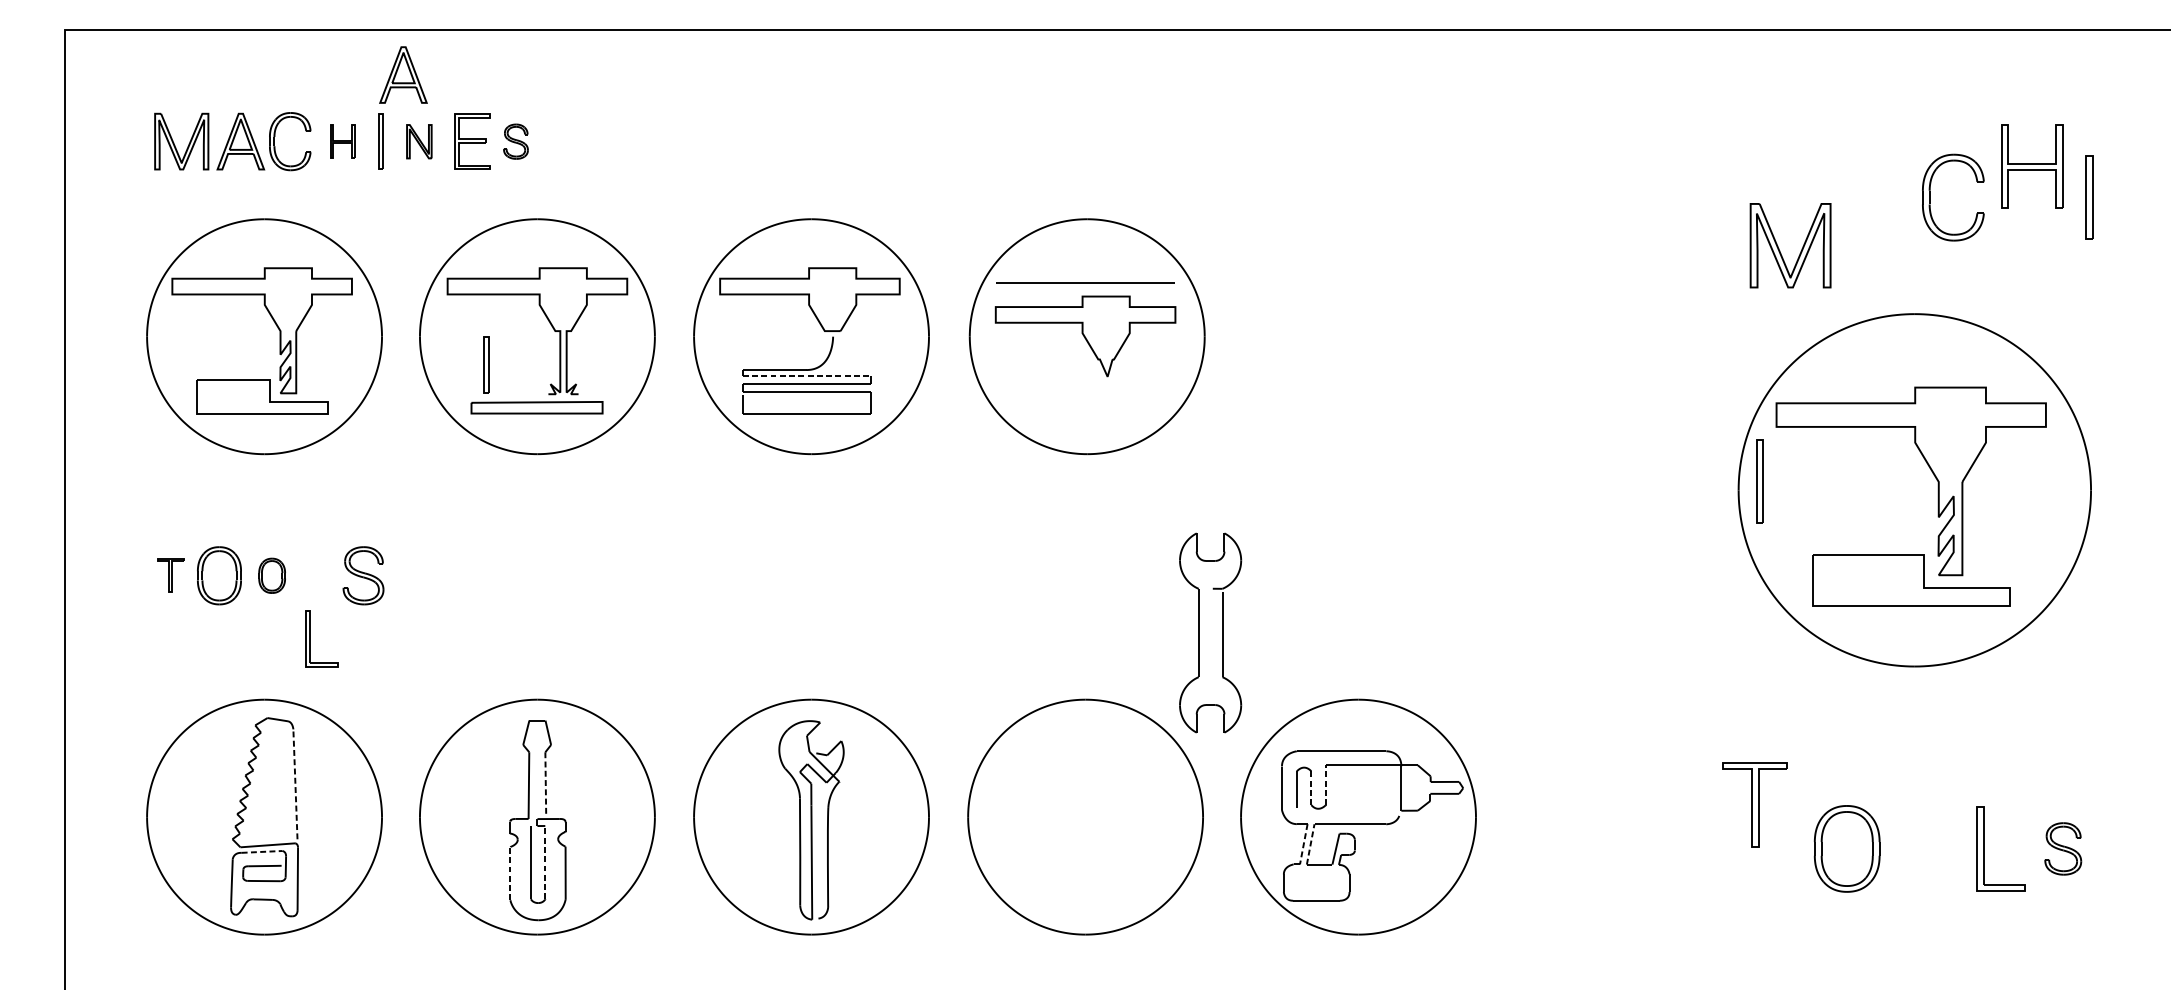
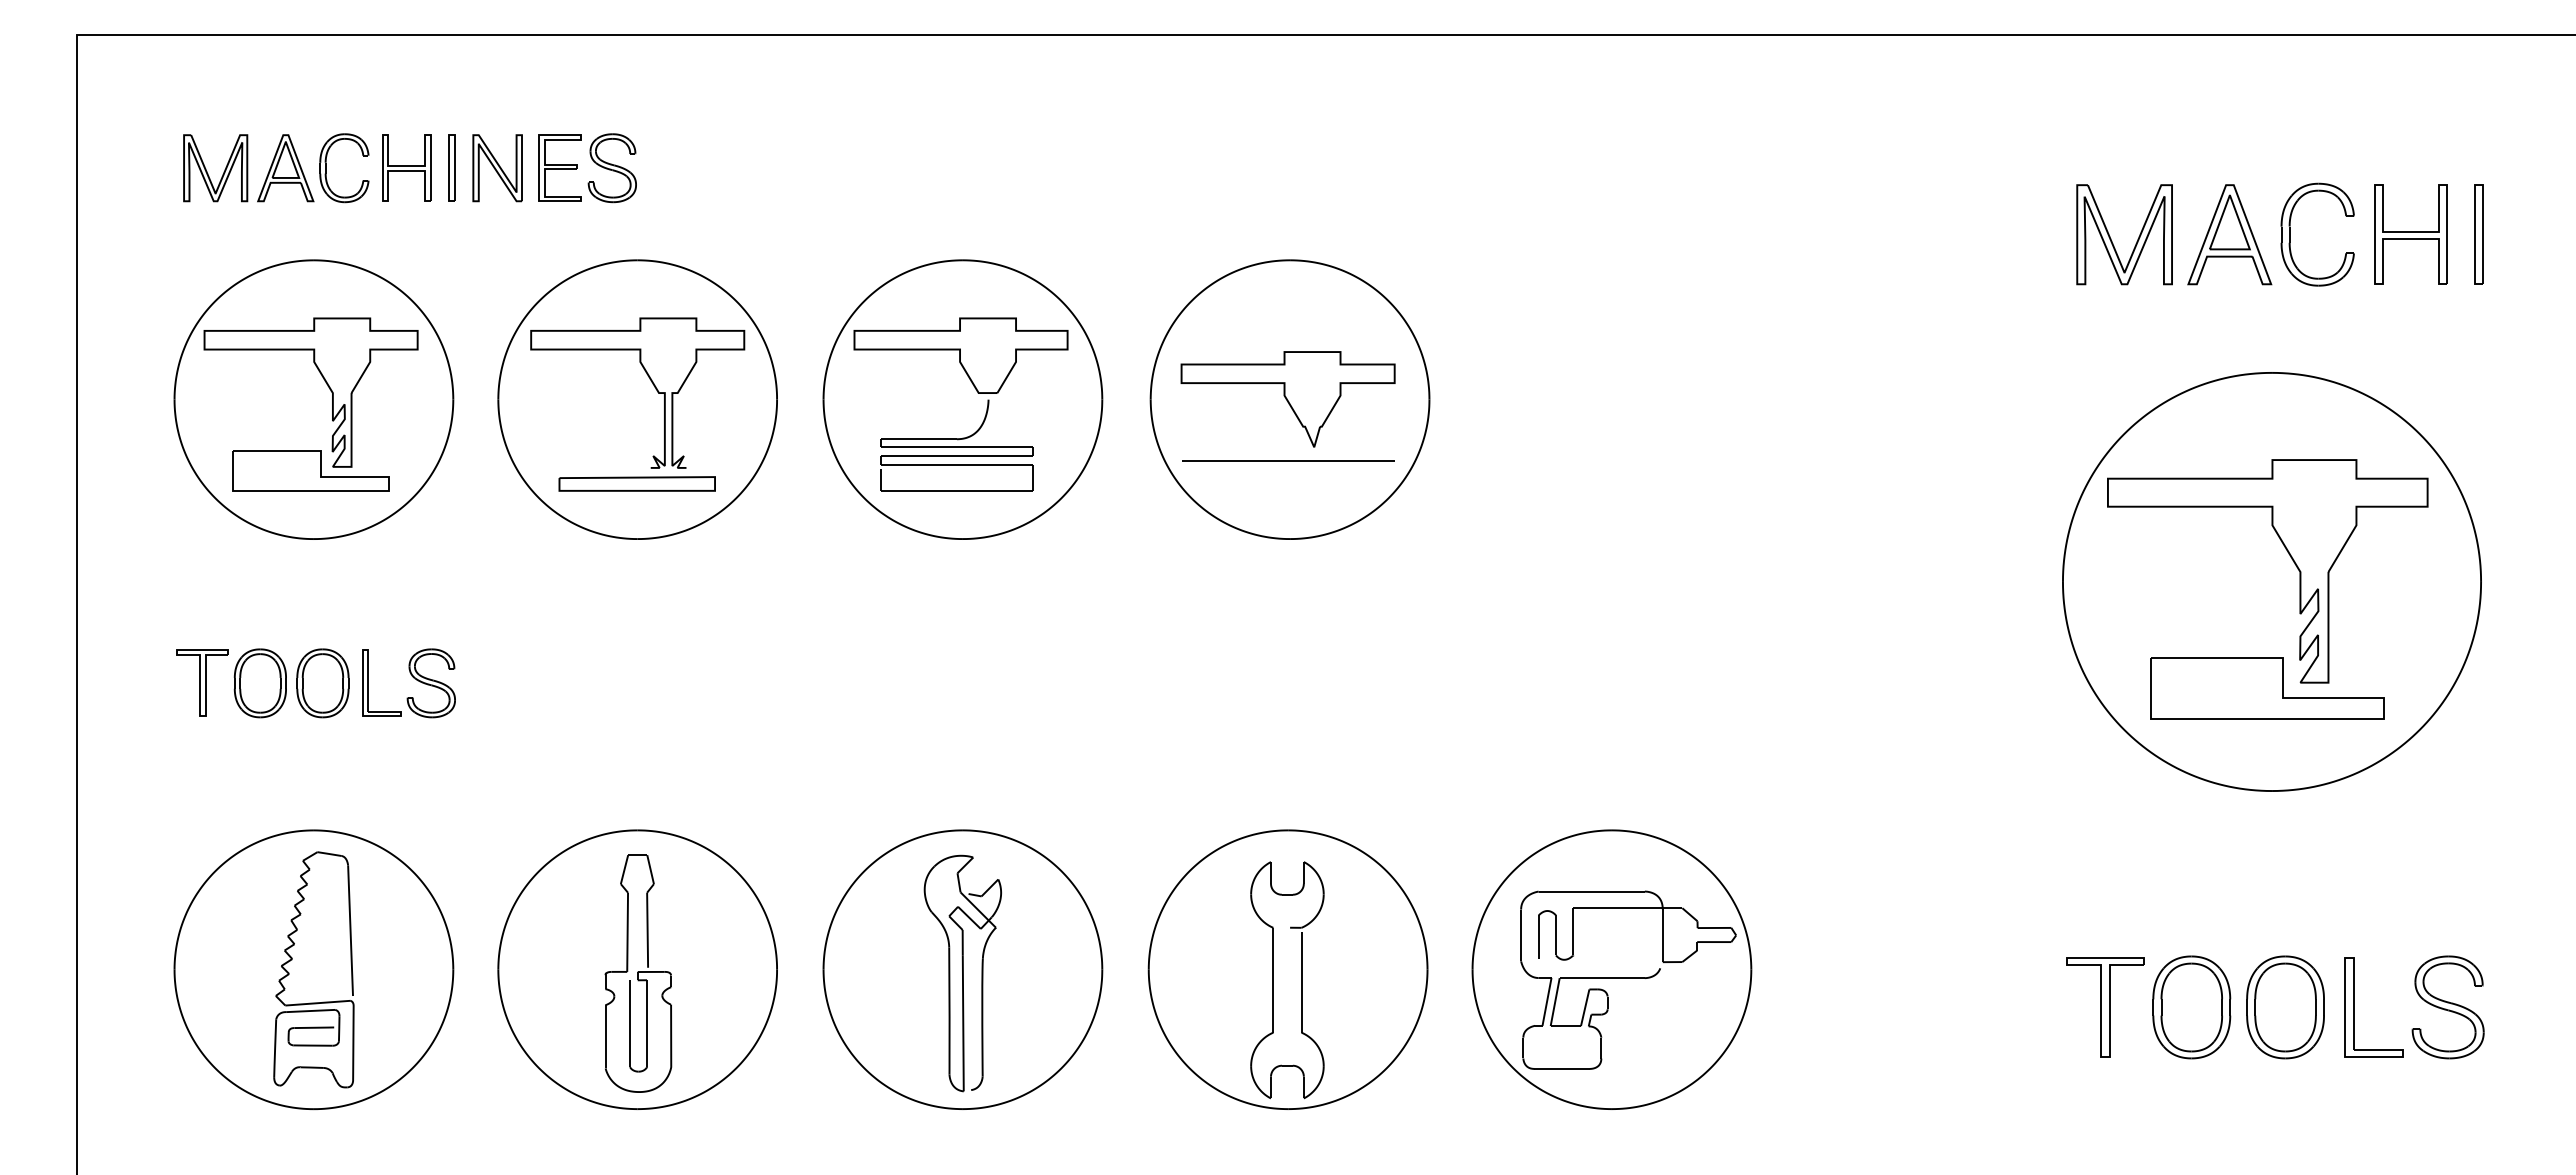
part: (403, 75) -> (478, 89), removed
part: (342, 141) -> (406, 167), size x1.67
part: (419, 141) -> (497, 168), size x1.67
part: (515, 141) -> (611, 168), size x1.67
part: (2031, 166) -> (2410, 234), moved
part: (1878, 197) -> (2229, 234), added
part: (1779, 248) -> (2111, 238), moved
line: (1085, 282) -> (1288, 460), moved
part: (485, 364) -> (576, 432), removed
line: (806, 376) -> (957, 446), dashed -> solid
part: (1759, 481) -> (2087, 571), removed
part: (170, 575) -> (202, 682), size x1.67
part: (271, 575) -> (322, 683), size x1.67
part: (1198, 633) -> (1273, 980), moved
part: (310, 638) -> (368, 682), moved
line: (295, 784) -> (350, 930), dashed -> solid
line: (545, 784) -> (647, 930), dashed -> solid
line: (1326, 784) -> (1573, 931), dashed -> solid
line: (1310, 788) -> (1555, 935), dashed -> solid
part: (1755, 805) -> (2105, 1007), moved
line: (1310, 843) -> (1555, 1001), dashed -> solid
line: (1303, 844) -> (1546, 1002), dashed -> solid
part: (1926, 848) -> (2285, 1007), added
part: (2062, 848) -> (2447, 1007), size x1.67
line: (262, 851) -> (311, 1010), dashed -> solid
line: (545, 862) -> (647, 1023), dashed -> solid
line: (510, 873) -> (605, 1036), dashed -> solid

